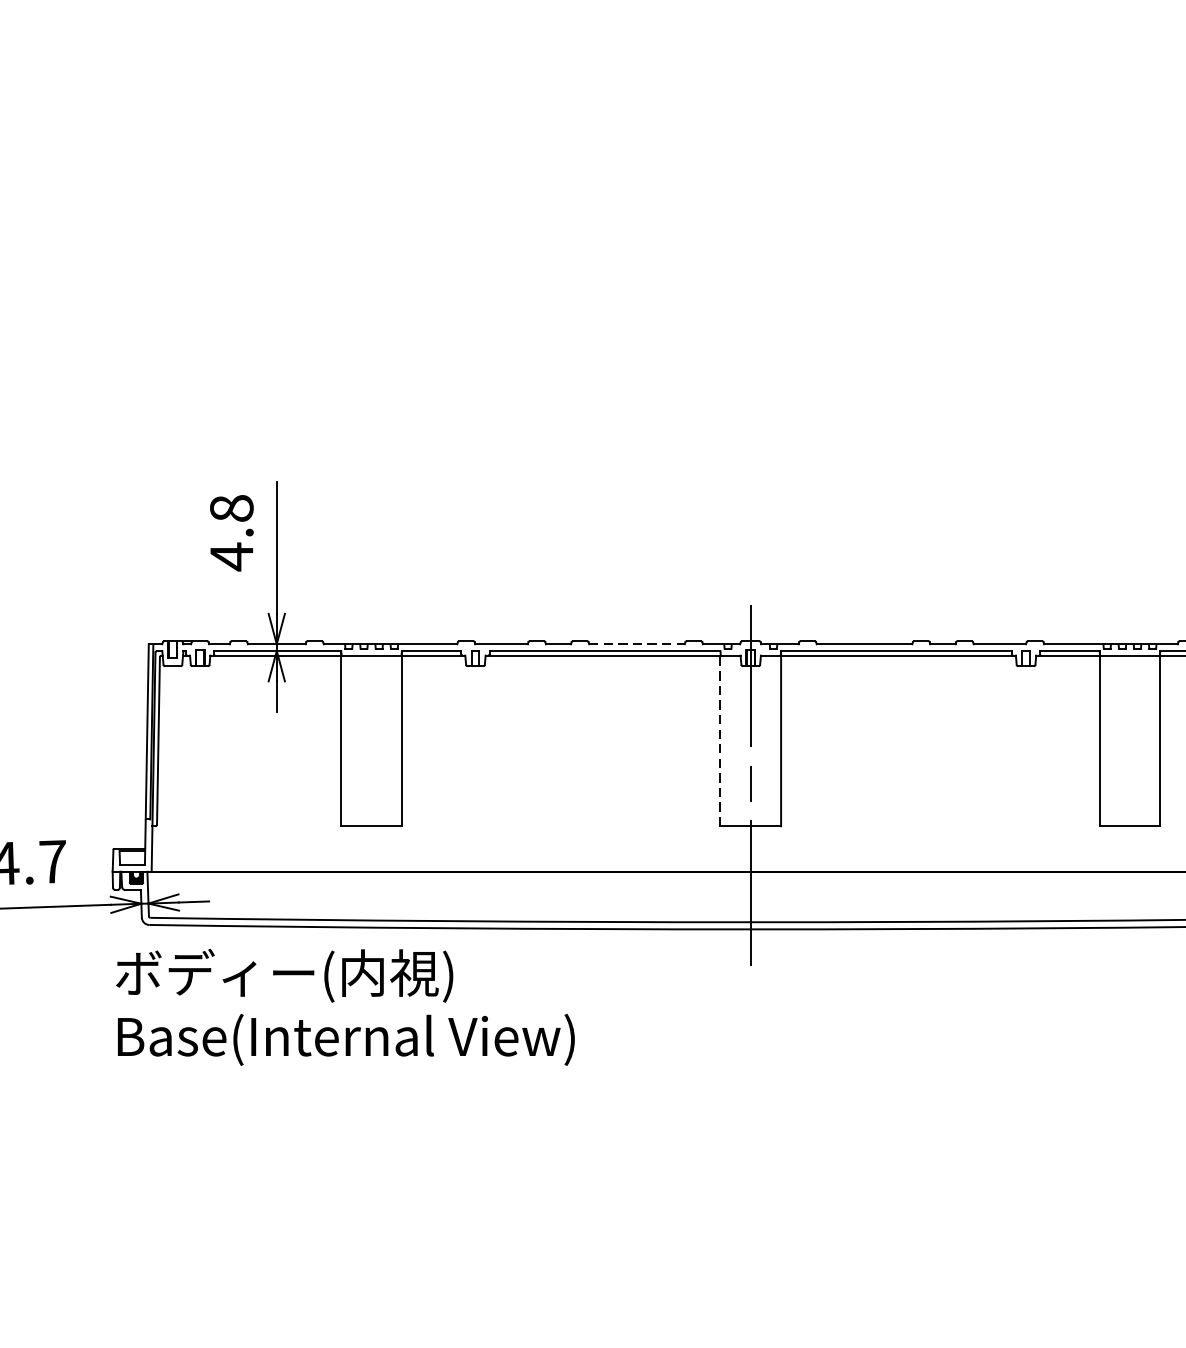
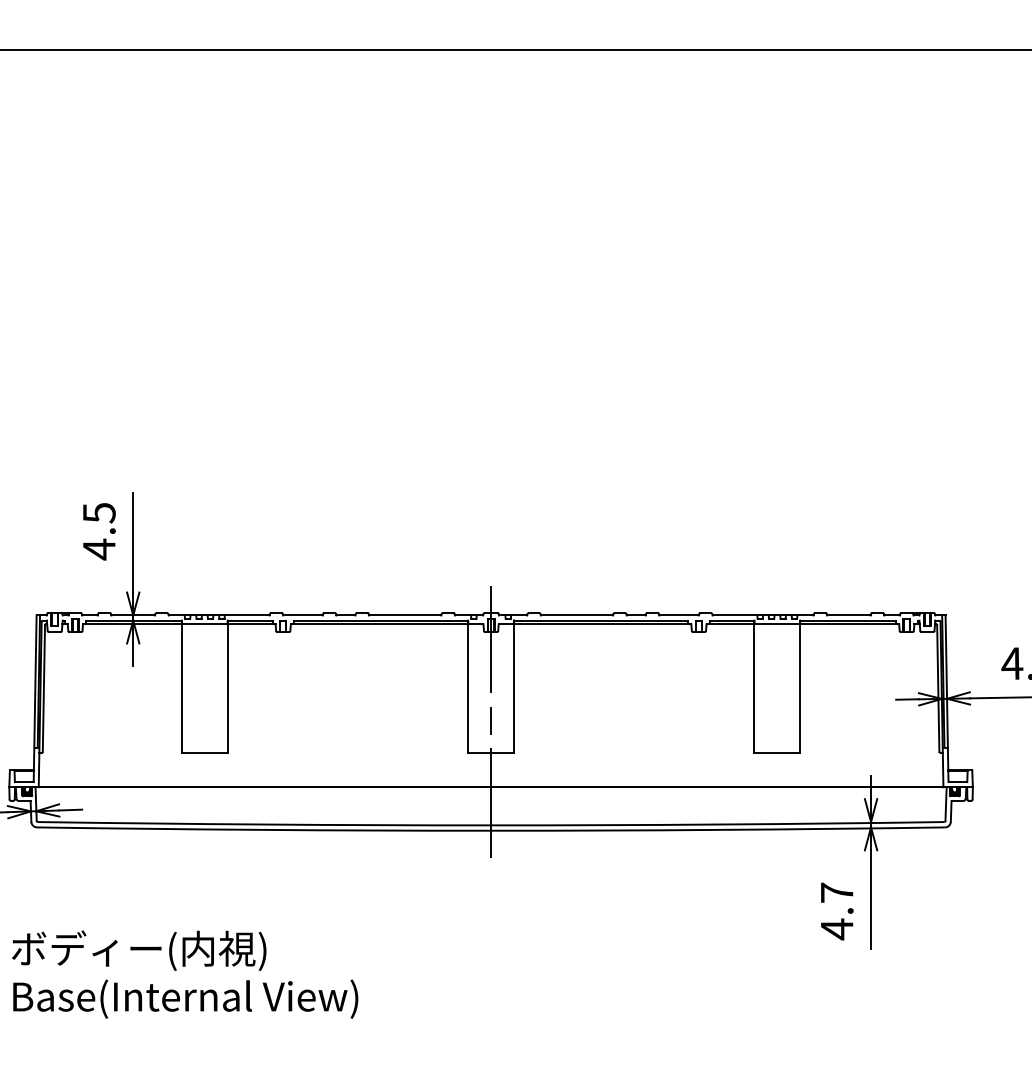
text: (230, 507) -> (98, 512), 4.8 -> 4.5
line: (637, 644) -> (405, 615), dashed -> solid
line: (720, 738) -> (468, 686), dashed -> solid
text: (346, 1007) -> (185, 974), moved

